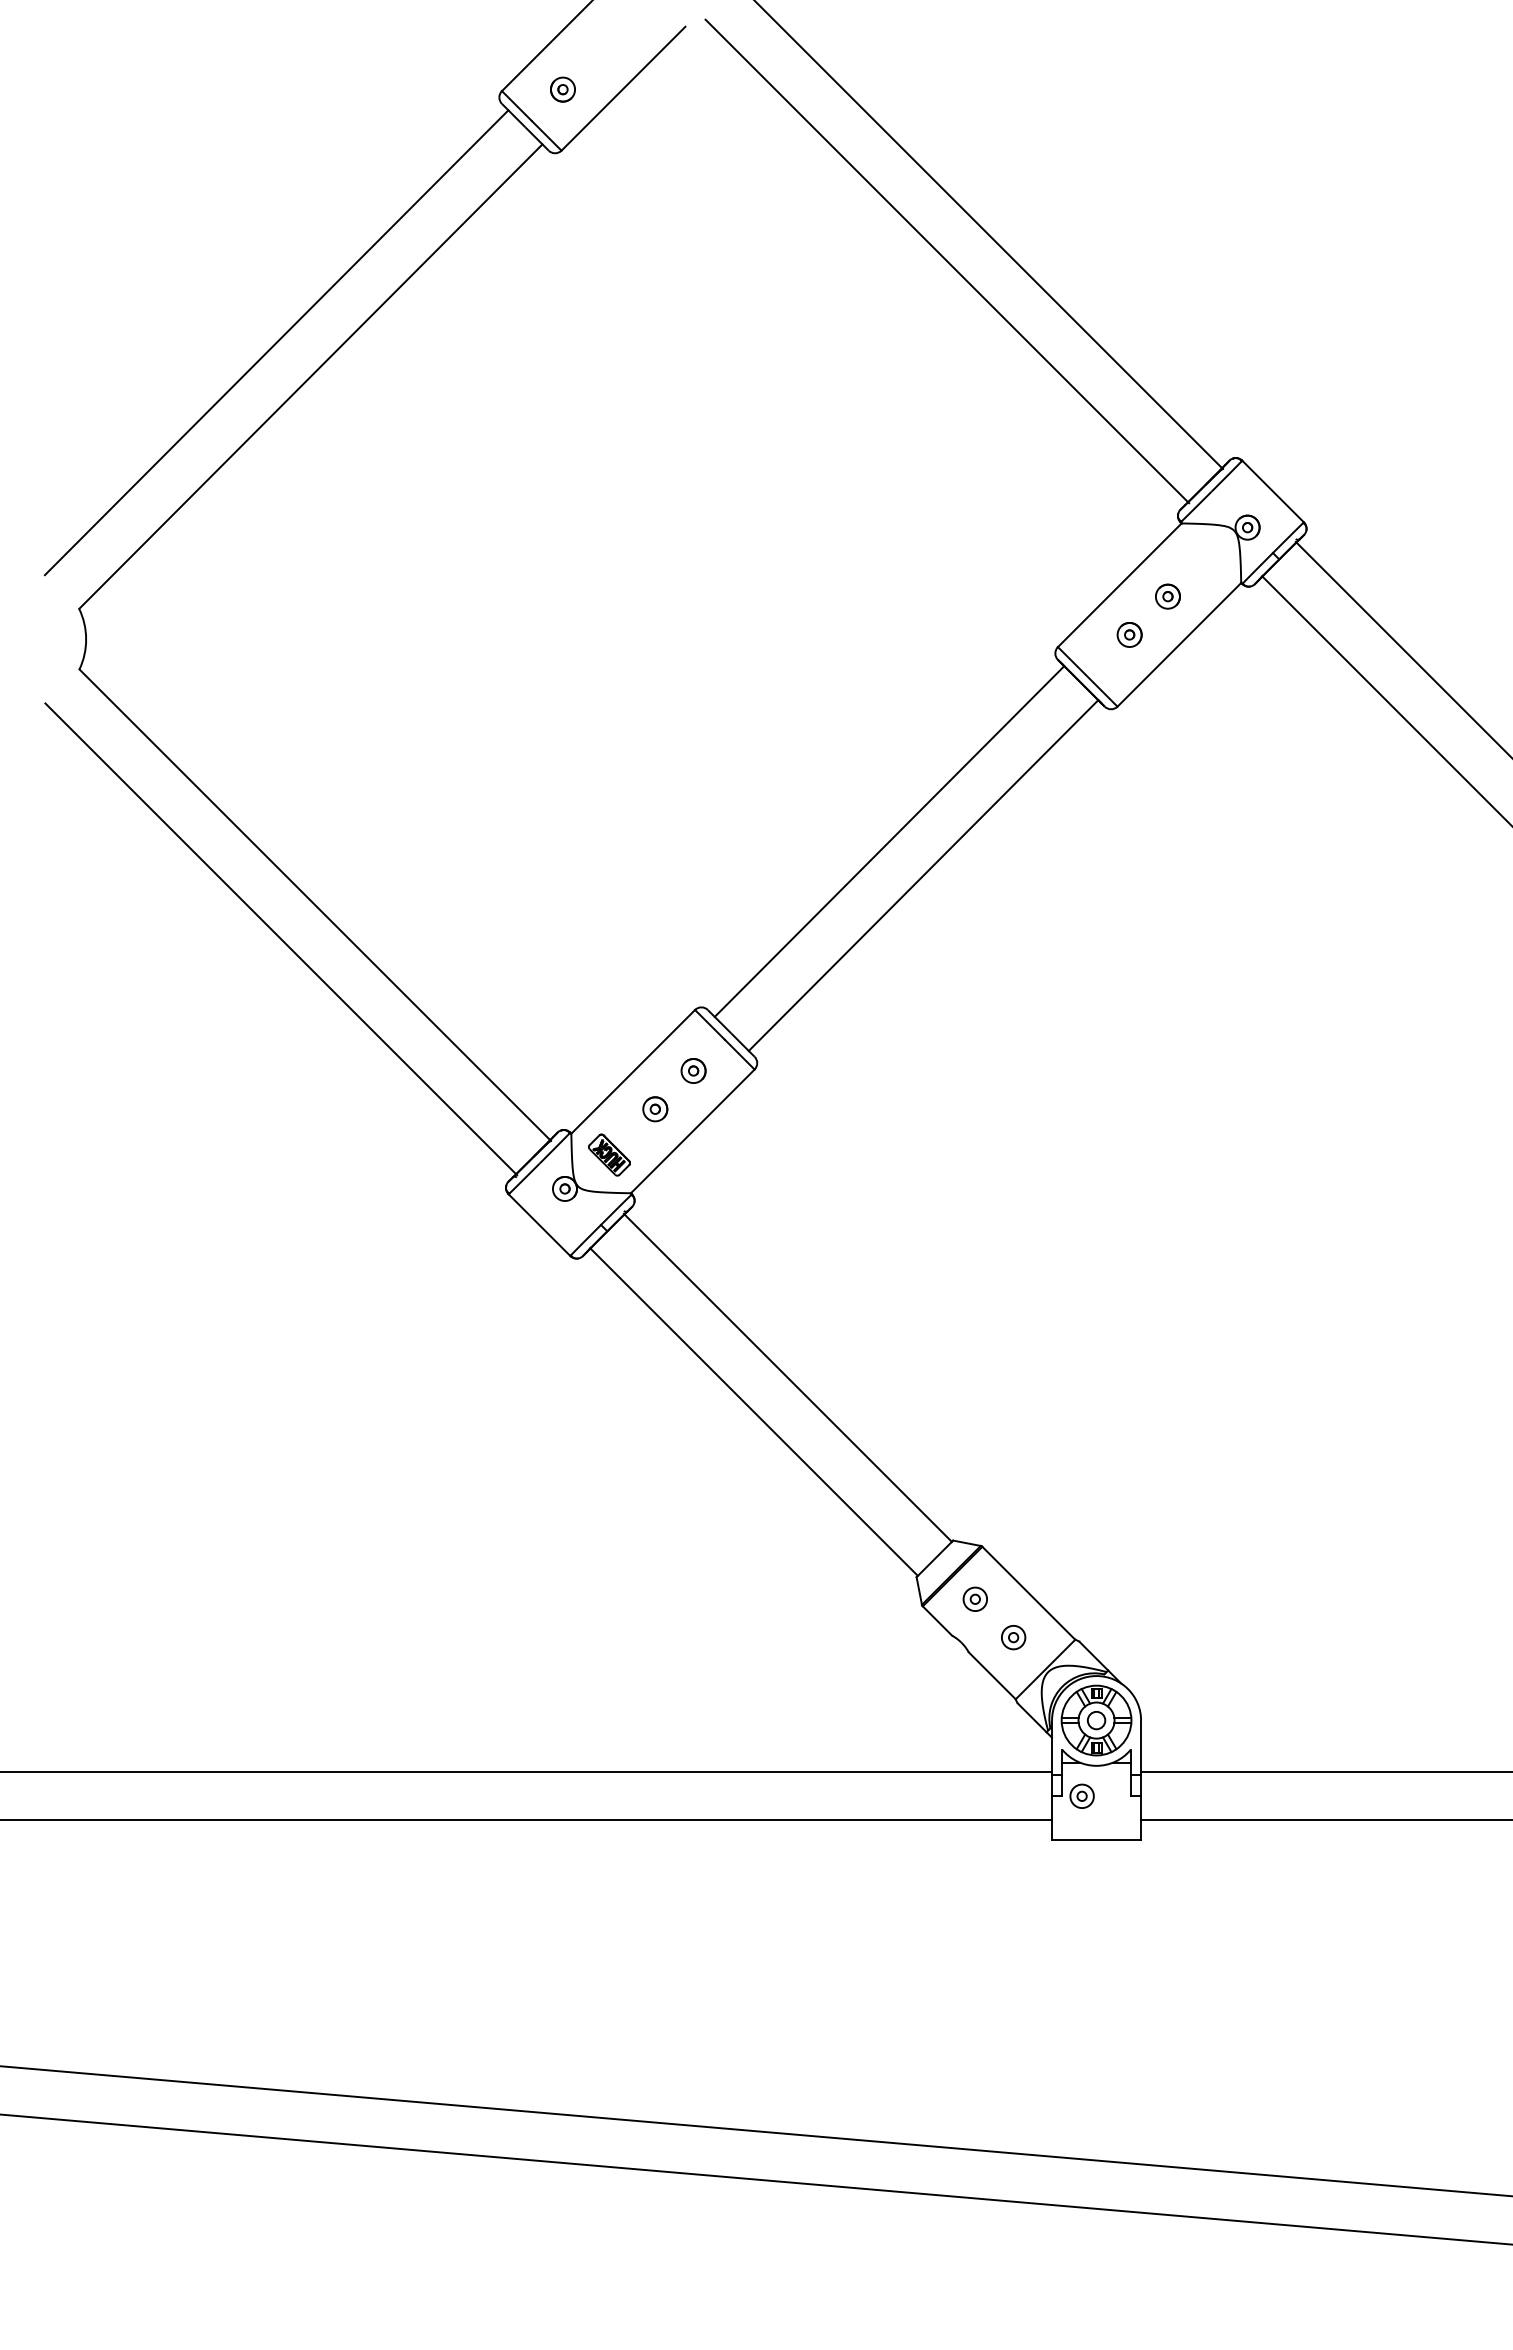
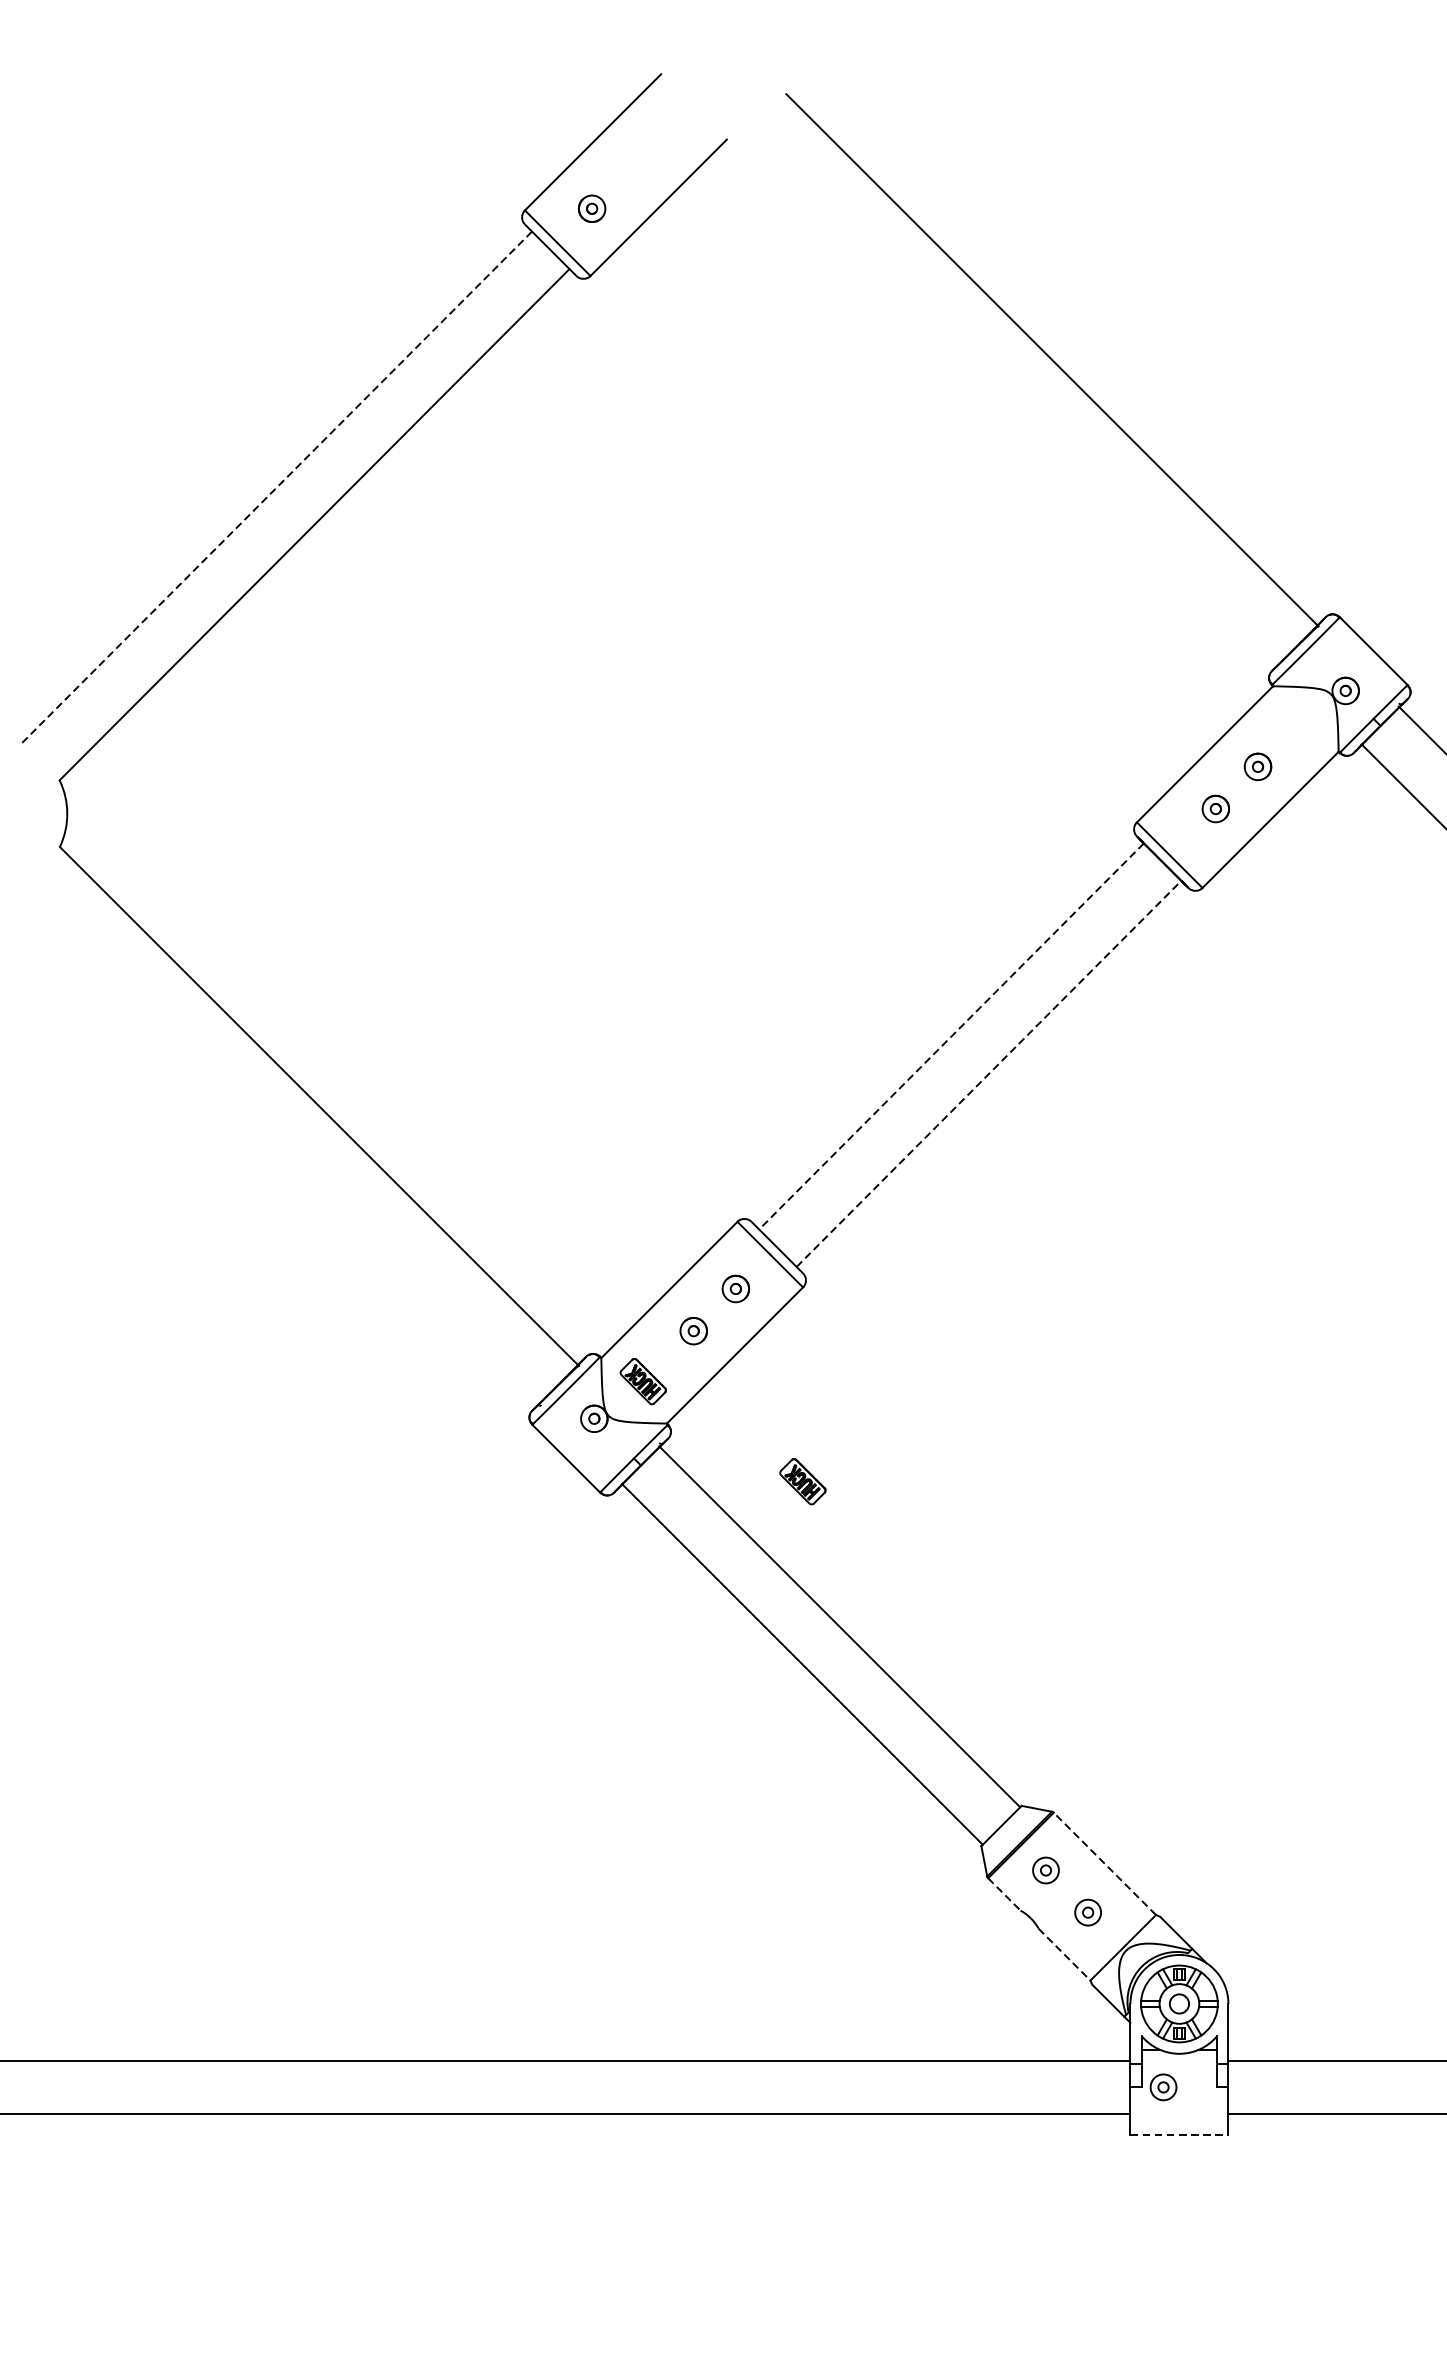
line: (947, 261) -> (1015, 397), removed
line: (276, 343) -> (276, 488), solid -> dashed
line: (889, 841) -> (951, 1036), solid -> dashed
line: (923, 875) -> (988, 1073), solid -> dashed
line: (281, 939) -> (282, 1144), removed
part: (754, 1245) -> (802, 1481), added
line: (1028, 1593) -> (1104, 1864), solid -> dashed
line: (937, 1621) -> (1004, 1894), solid -> dashed
line: (992, 1676) -> (1064, 1955), solid -> dashed
line: (1096, 1839) -> (1179, 2134), solid -> dashed

